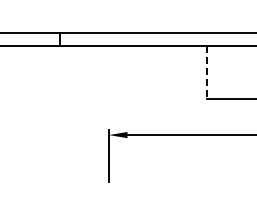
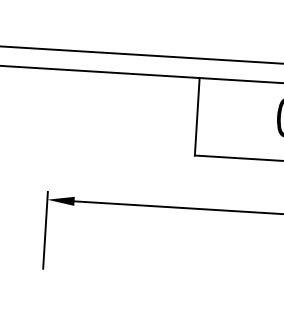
line: (207, 72) -> (197, 116), dashed -> solid

